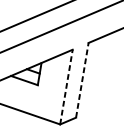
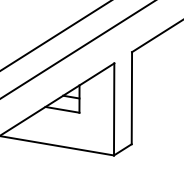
line: (82, 79) -> (131, 97), dashed -> solid
line: (66, 86) -> (114, 108), dashed -> solid

